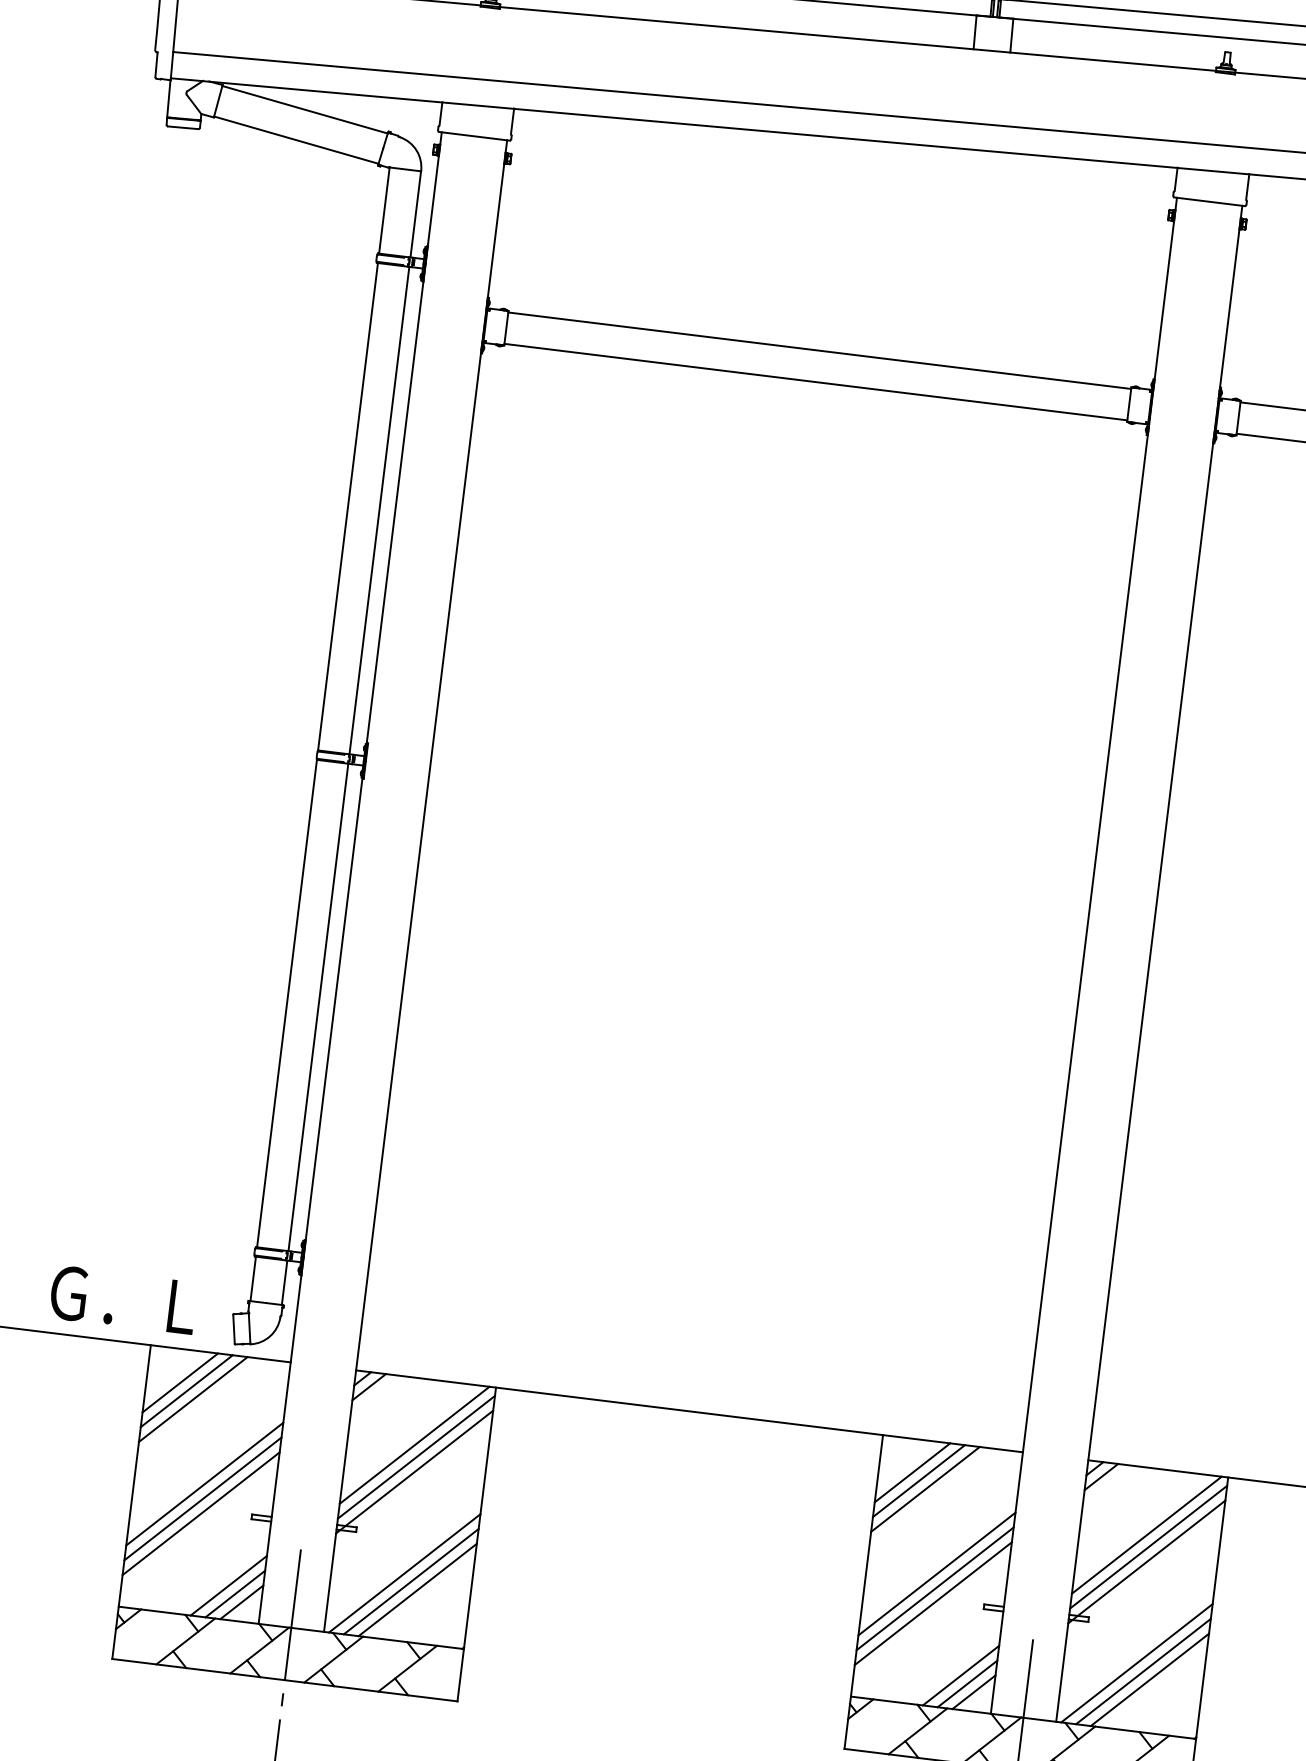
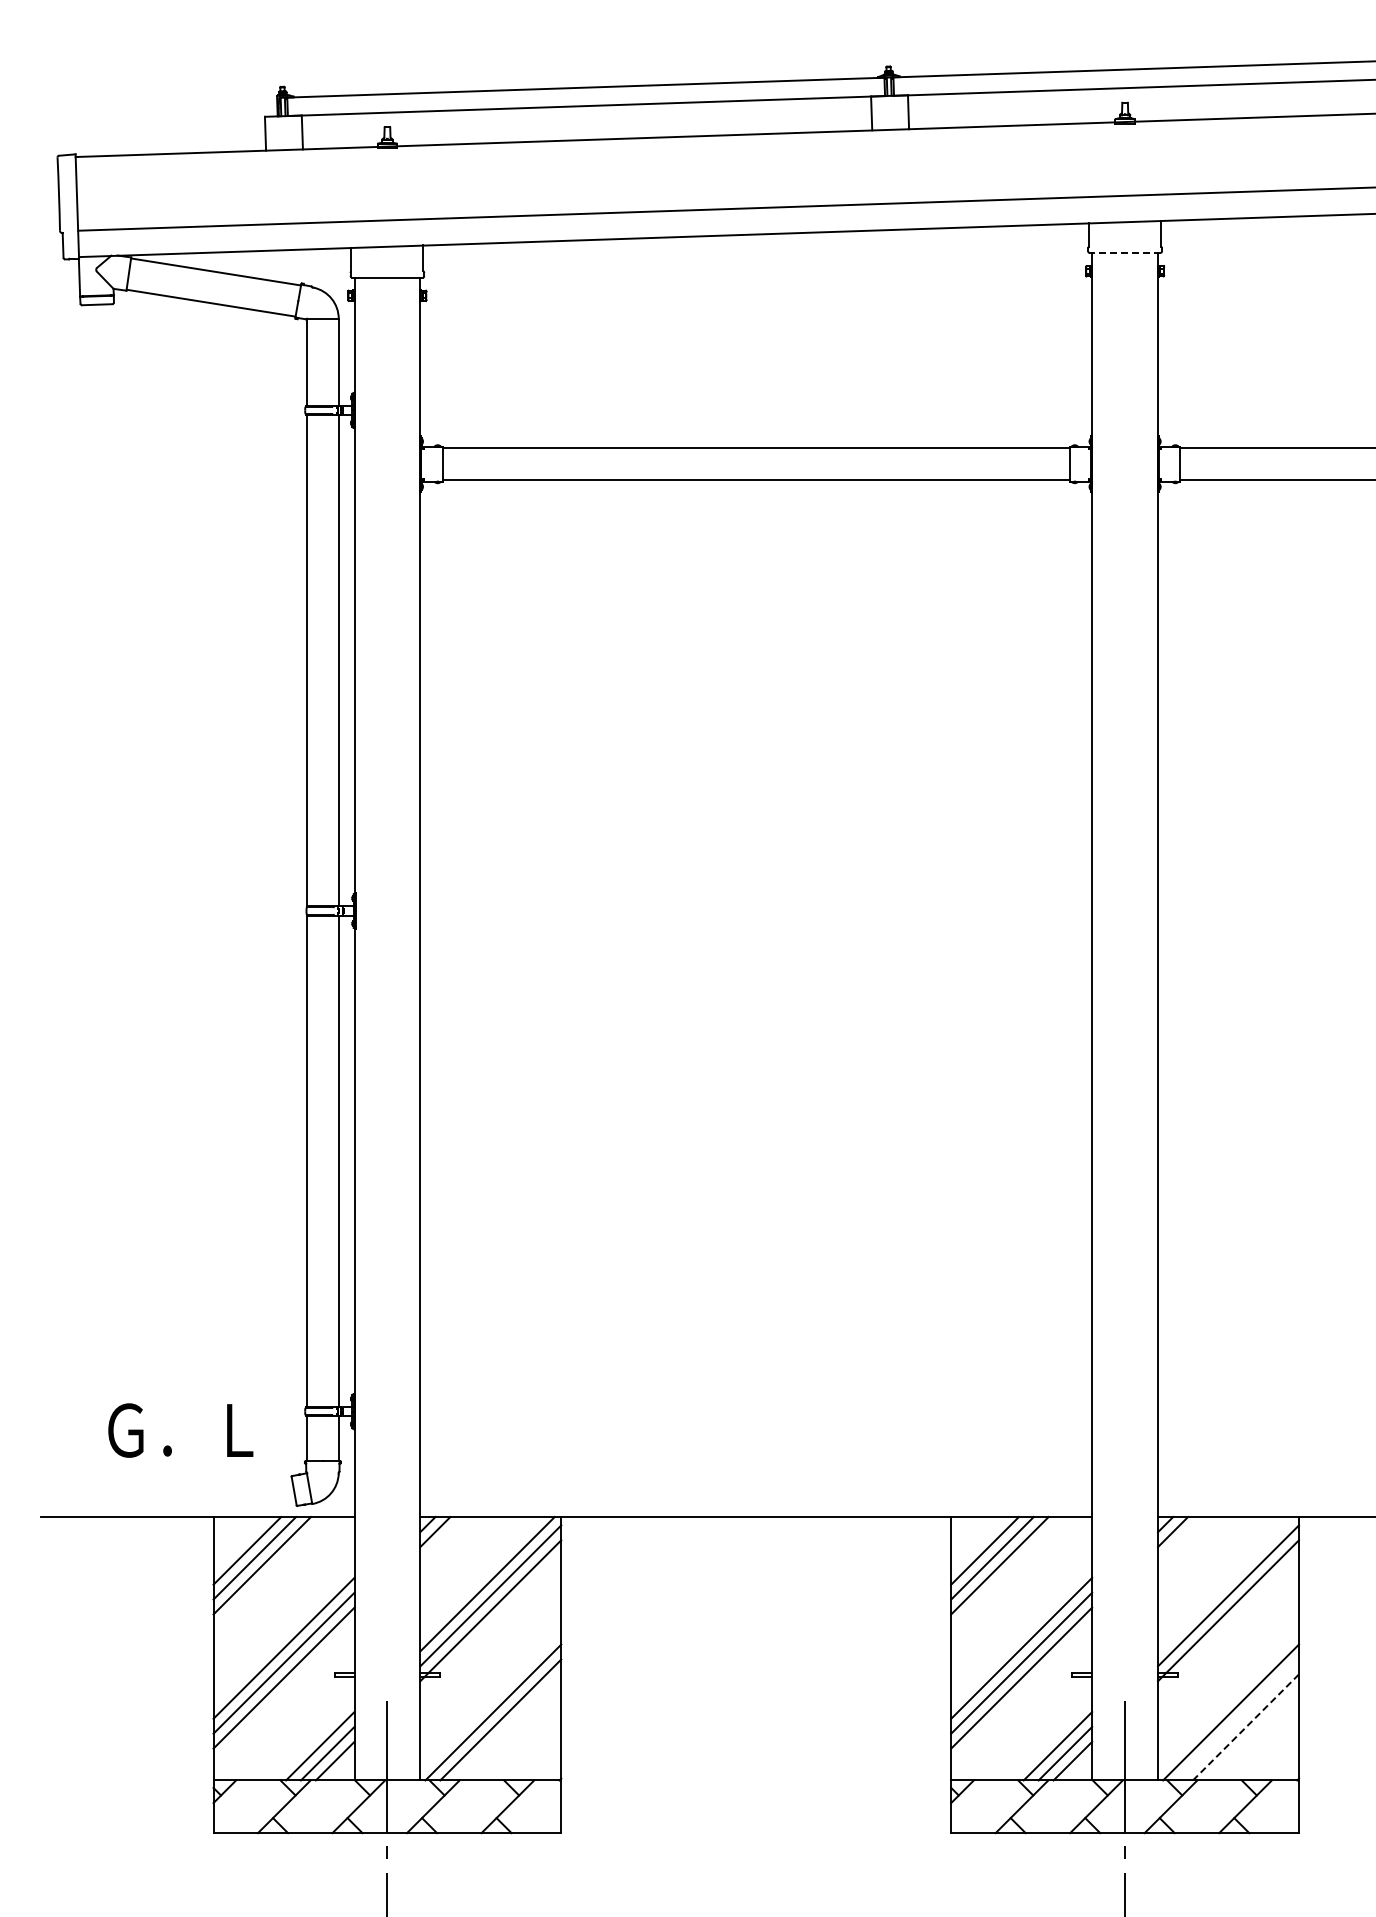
line: (1209, 202) -> (1125, 253), solid -> dashed
text: (123, 1299) -> (180, 1430), moved
line: (1147, 1535) -> (1225, 1584), removed
line: (417, 1590) -> (508, 1727), removed
line: (1143, 1671) -> (1238, 1719), removed
line: (1150, 1680) -> (1246, 1727), solid -> dashed

